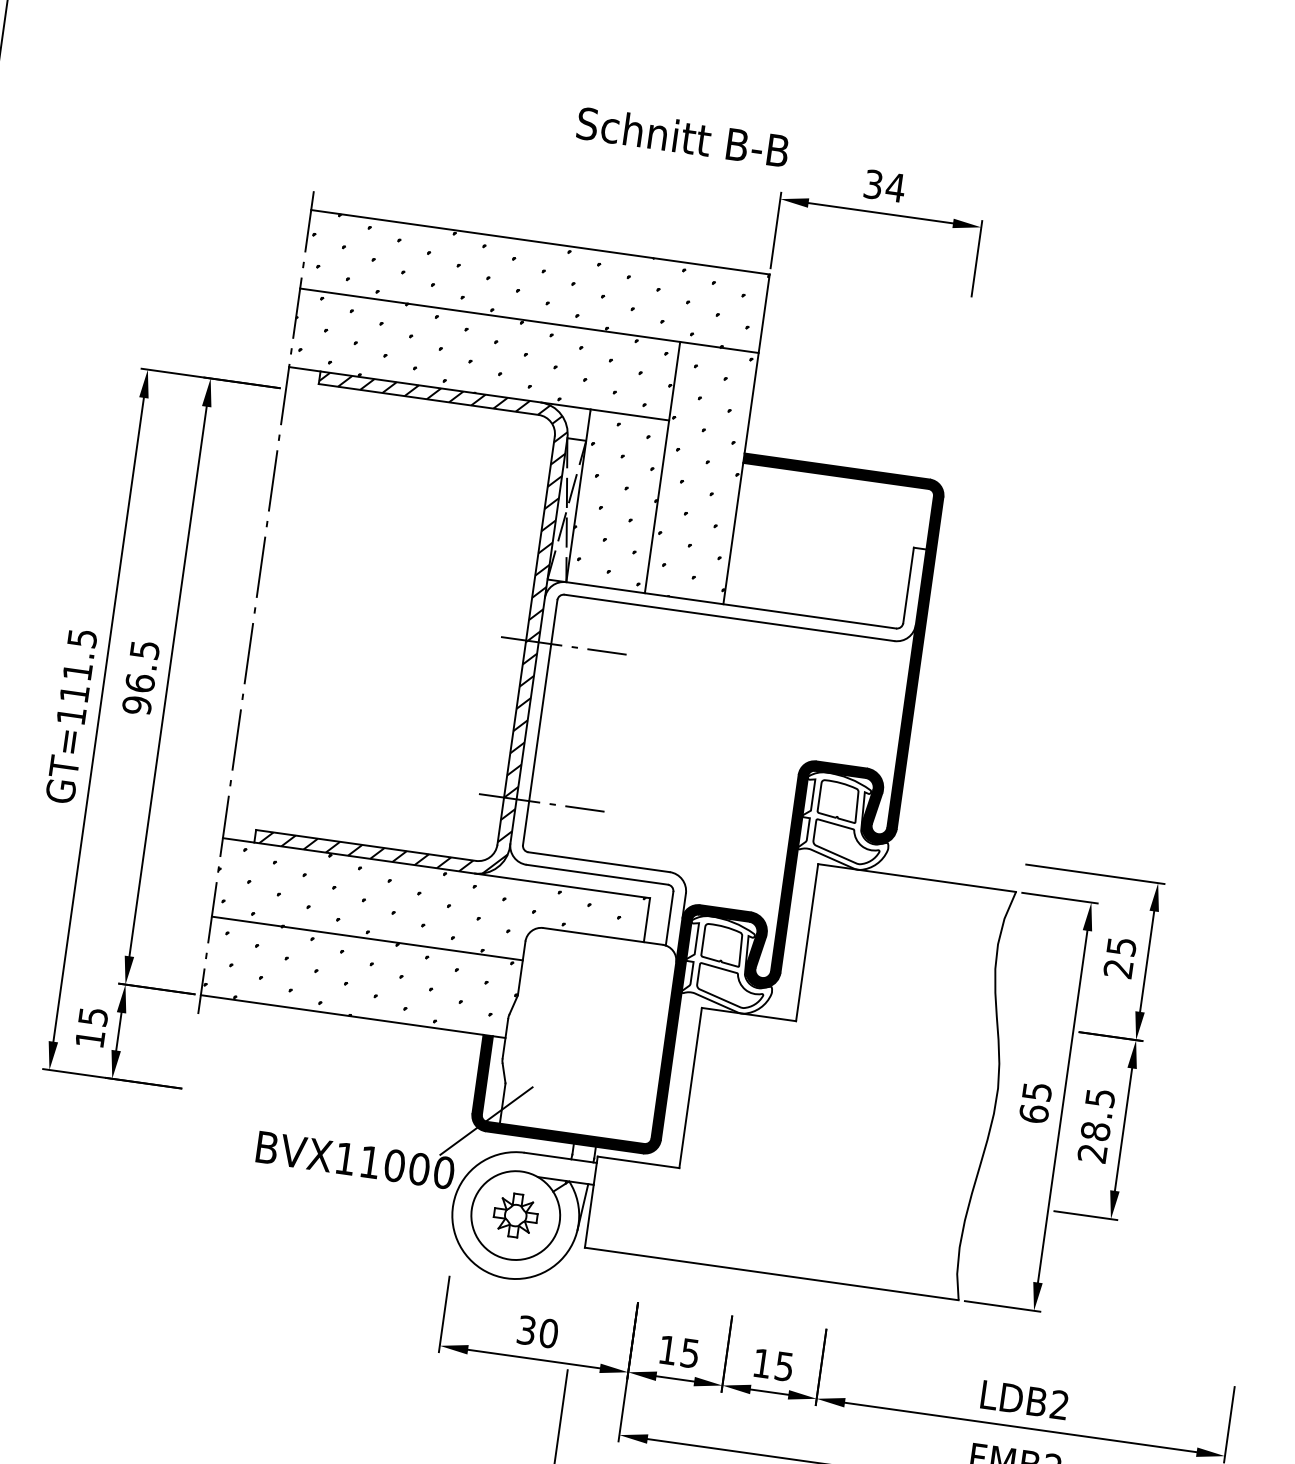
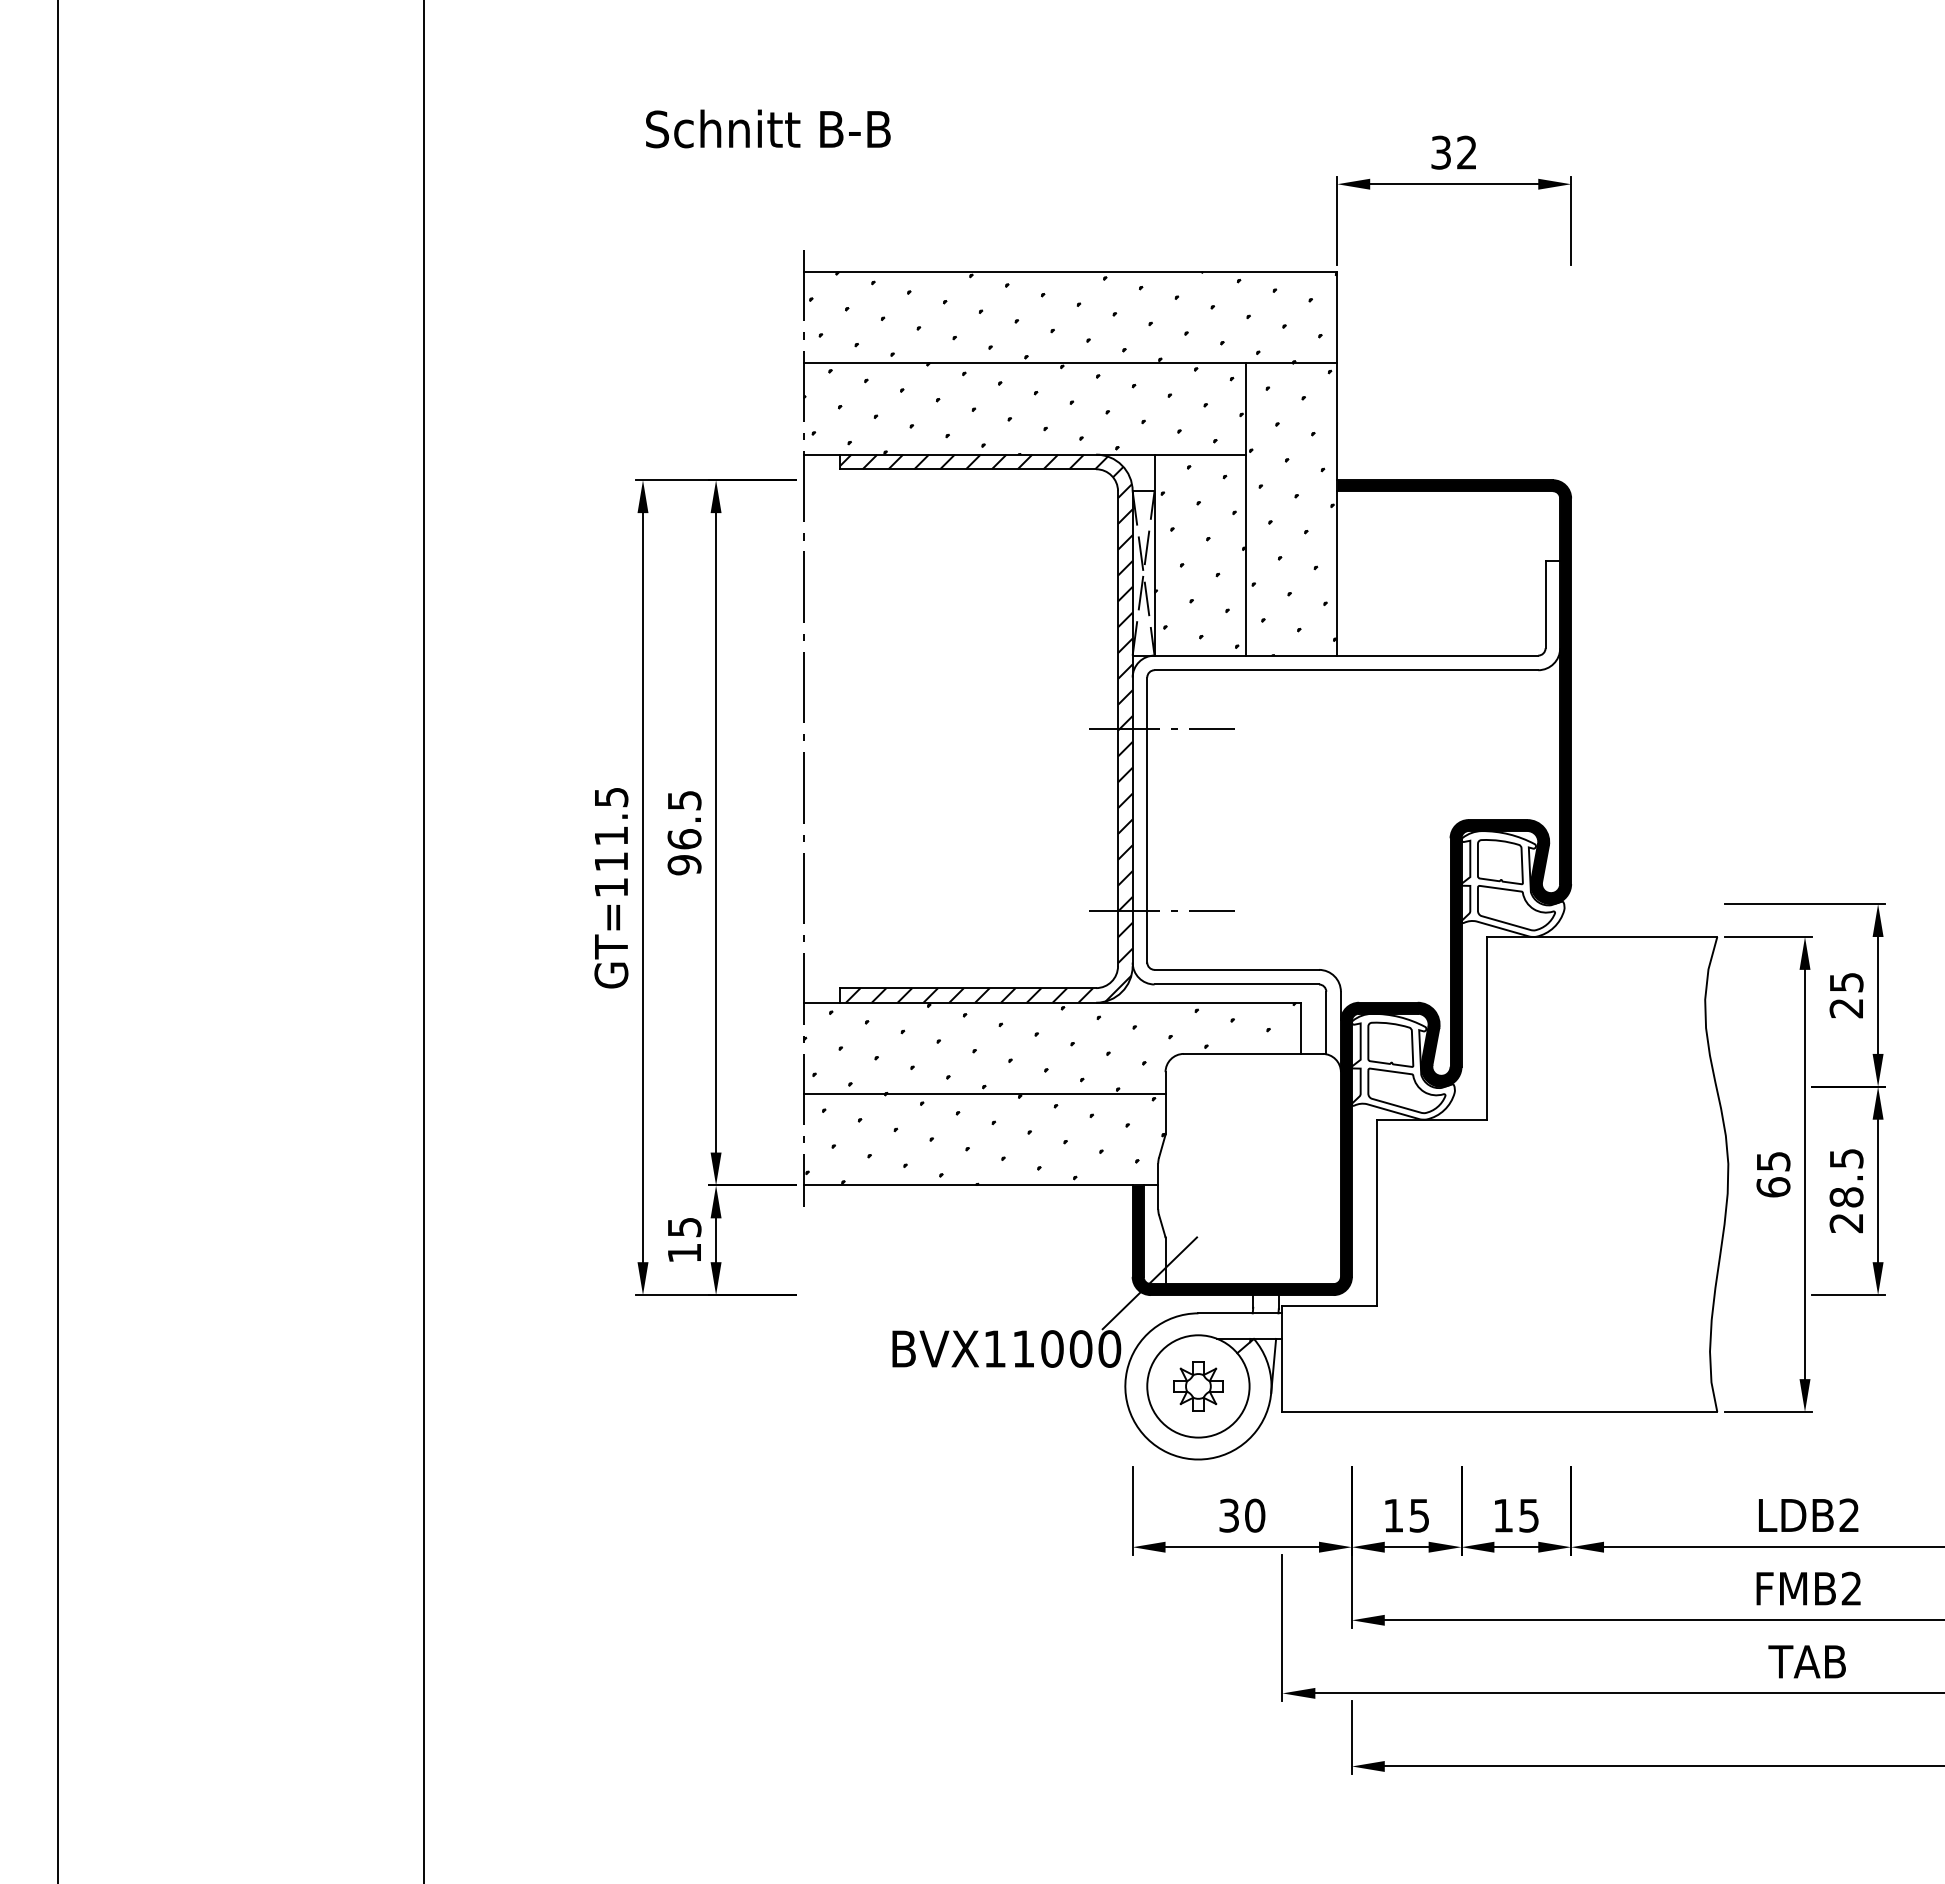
text: (683, 136) -> (768, 128), moved
text: (895, 187) -> (1466, 152), 34 -> 32

